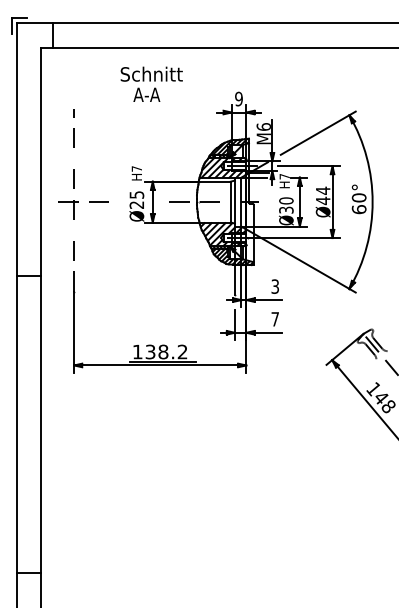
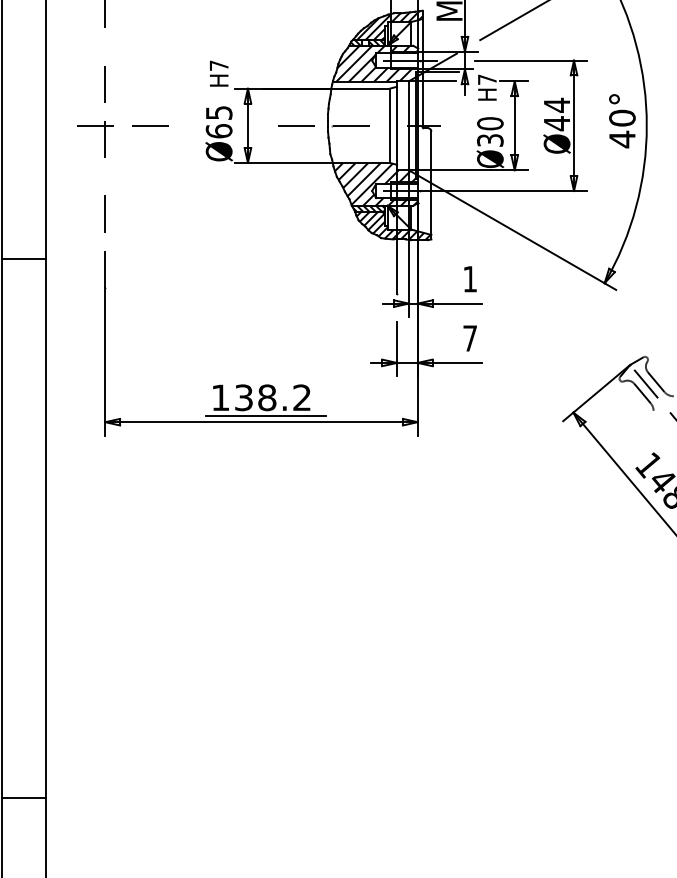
text: (136, 204) -> (218, 130), Ø25 -> Ø65
text: (358, 209) -> (621, 139), 60° -> 40°
text: (274, 286) -> (468, 278), 3 -> 1

